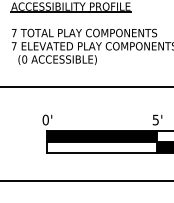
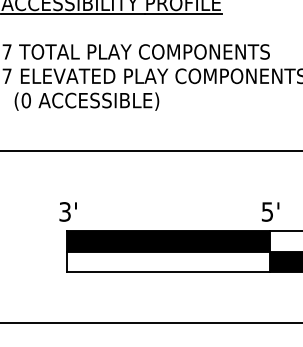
text: (45, 119) -> (64, 210), 0' -> 3'

